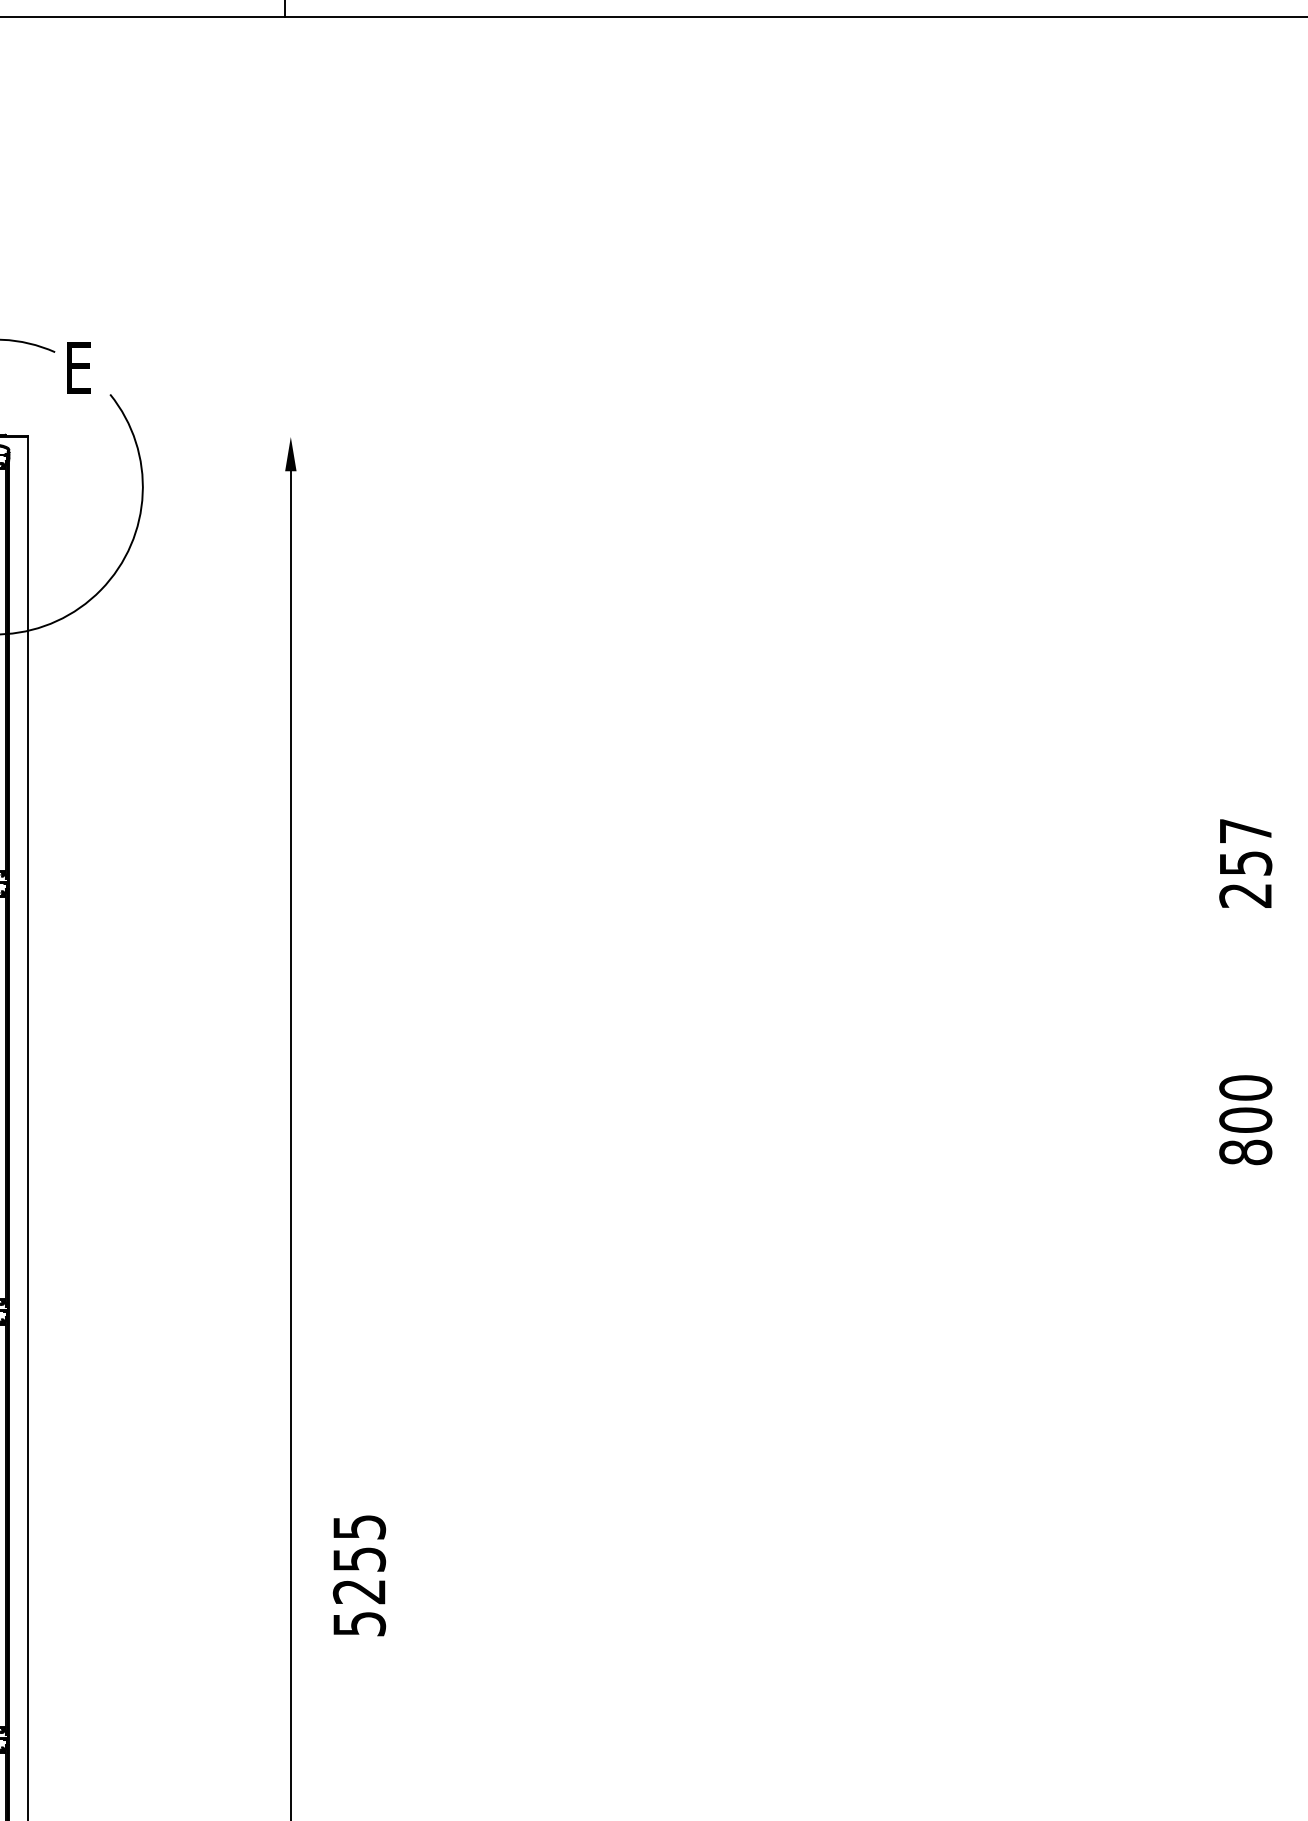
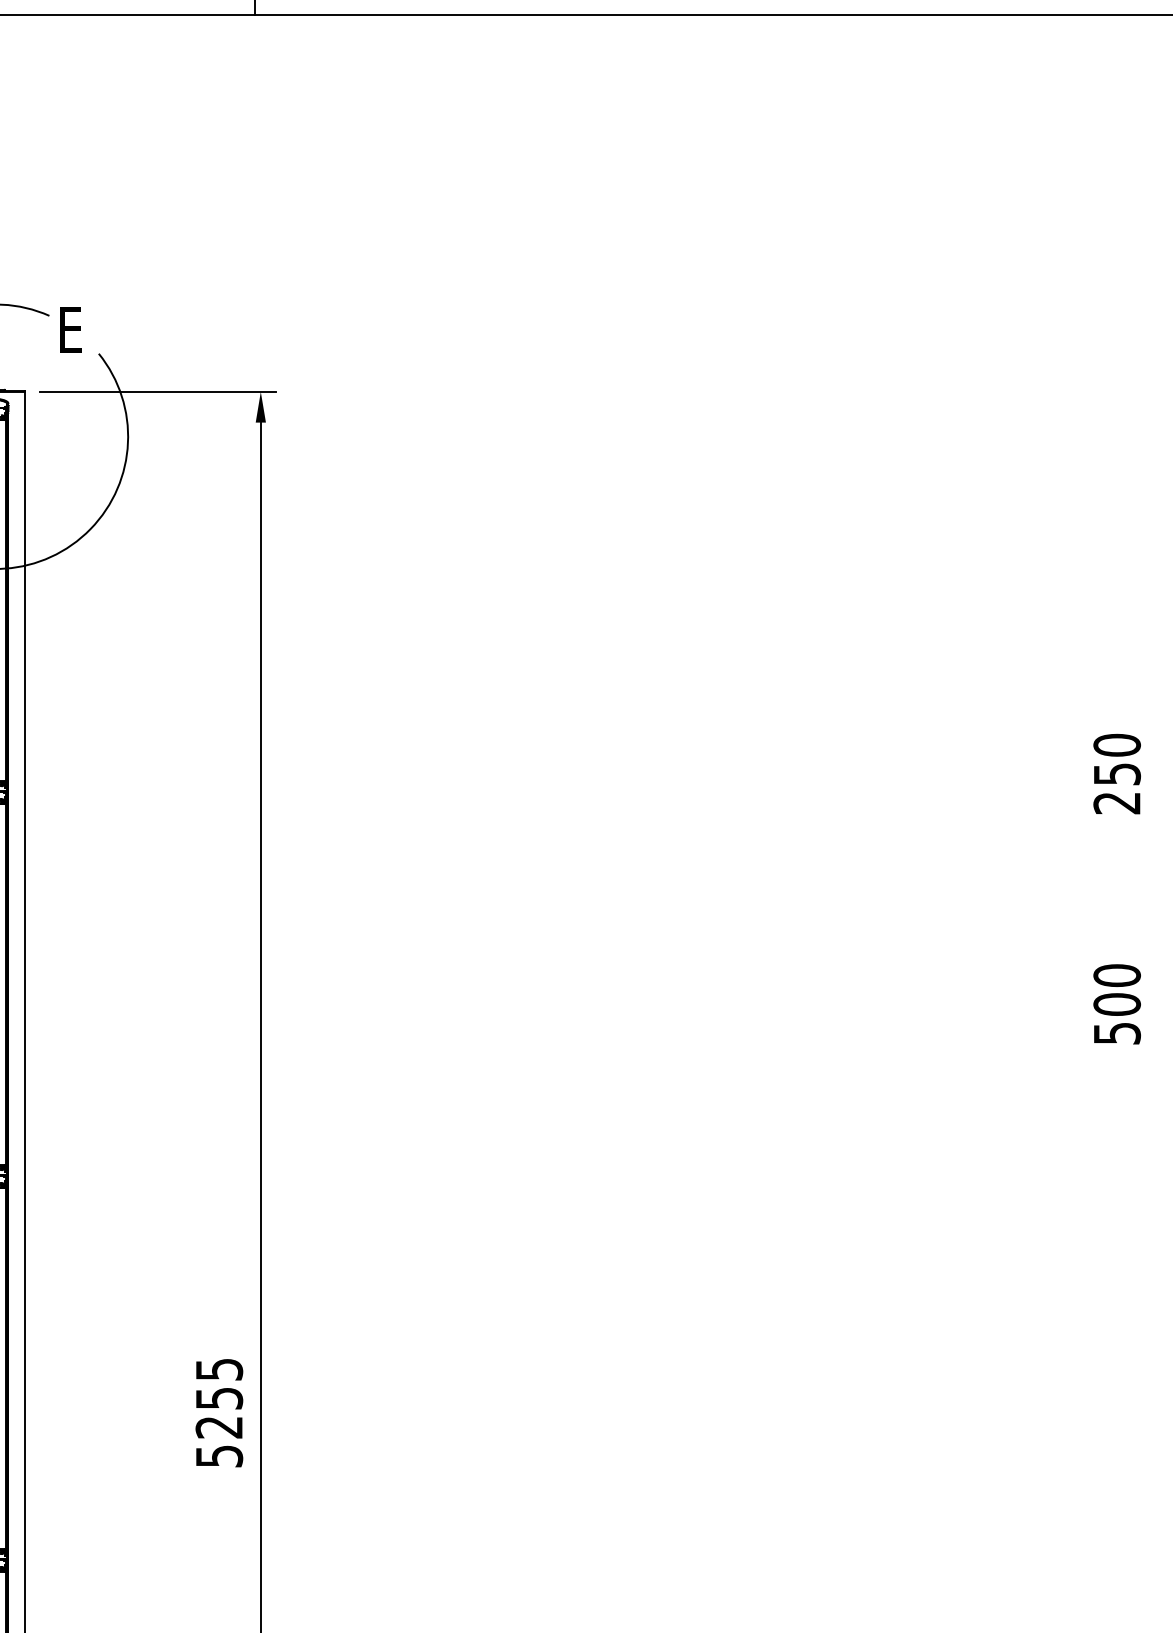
line: (176, 436) -> (158, 391), added
text: (1245, 830) -> (1116, 744), 257 -> 250
text: (1246, 1152) -> (1117, 1033), 800 -> 500
text: (359, 1576) -> (219, 1413), moved

